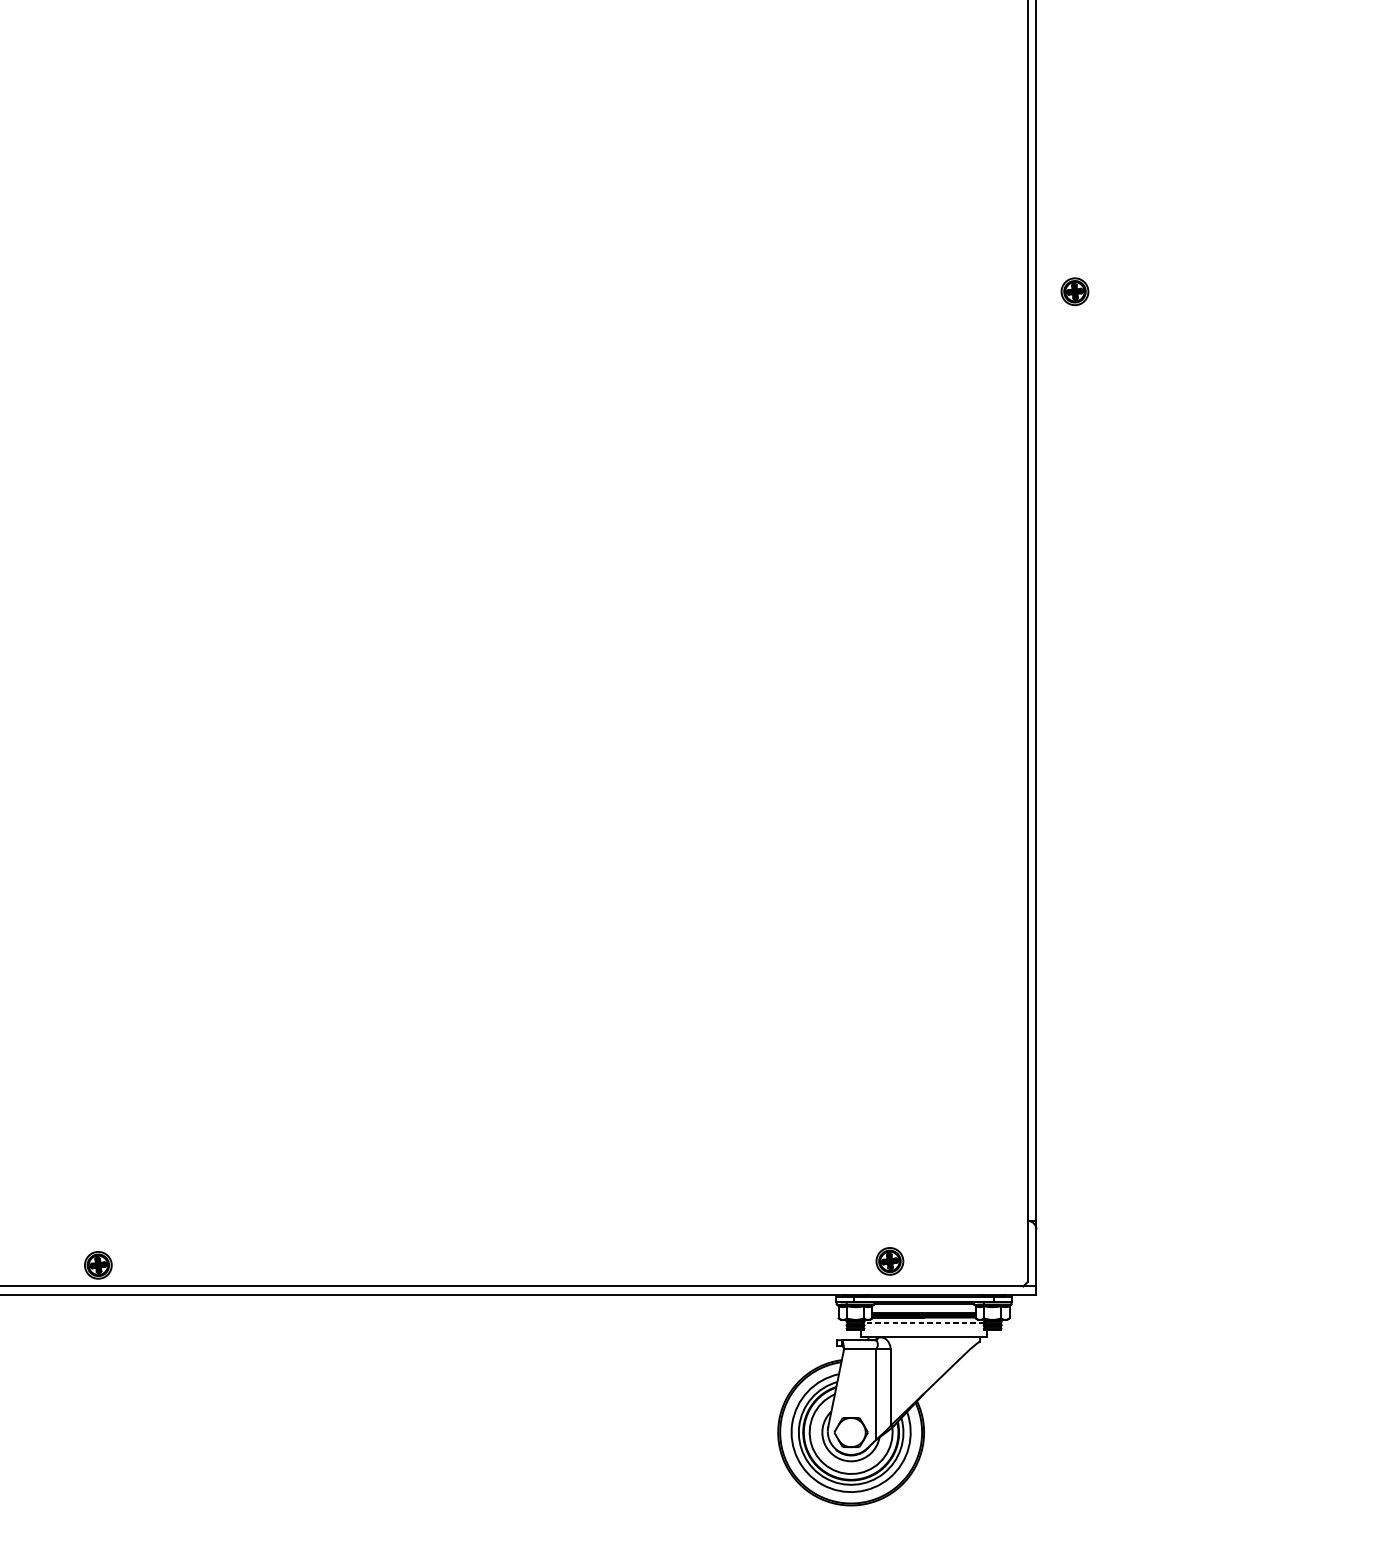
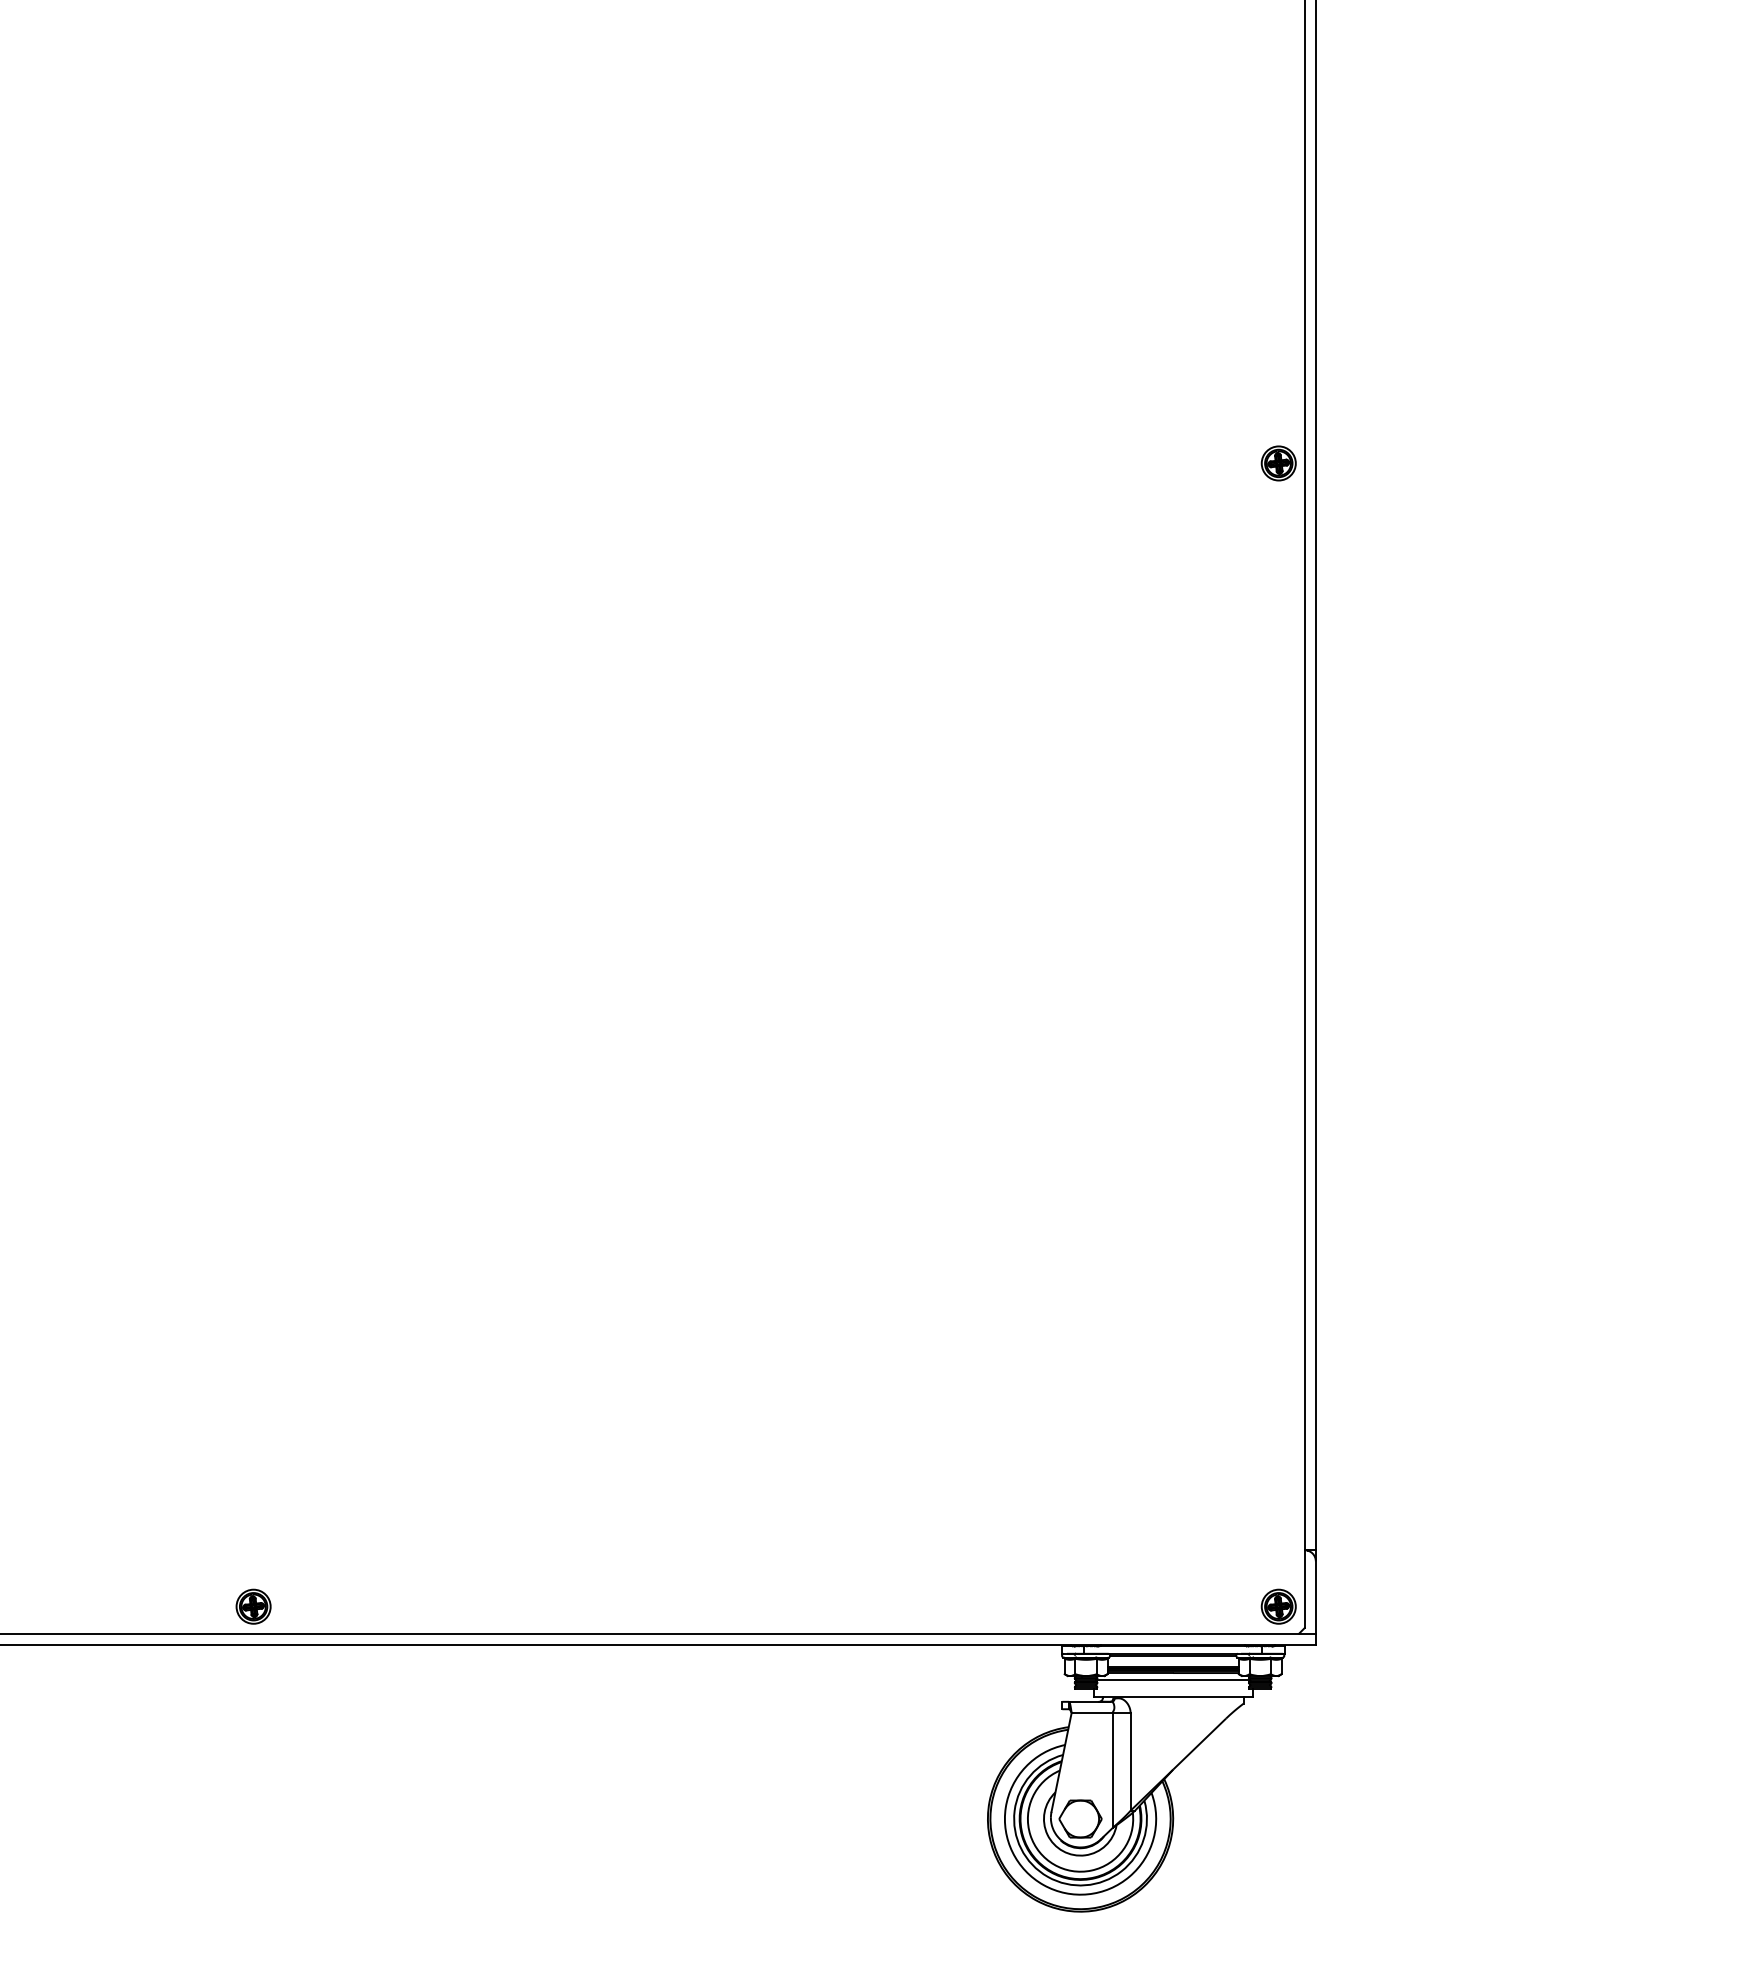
part: (1074, 291) -> (1278, 463), moved
part: (889, 1261) -> (1278, 1606), moved
part: (98, 1265) -> (253, 1606), moved
line: (924, 1323) -> (1173, 1680), dashed -> solid

